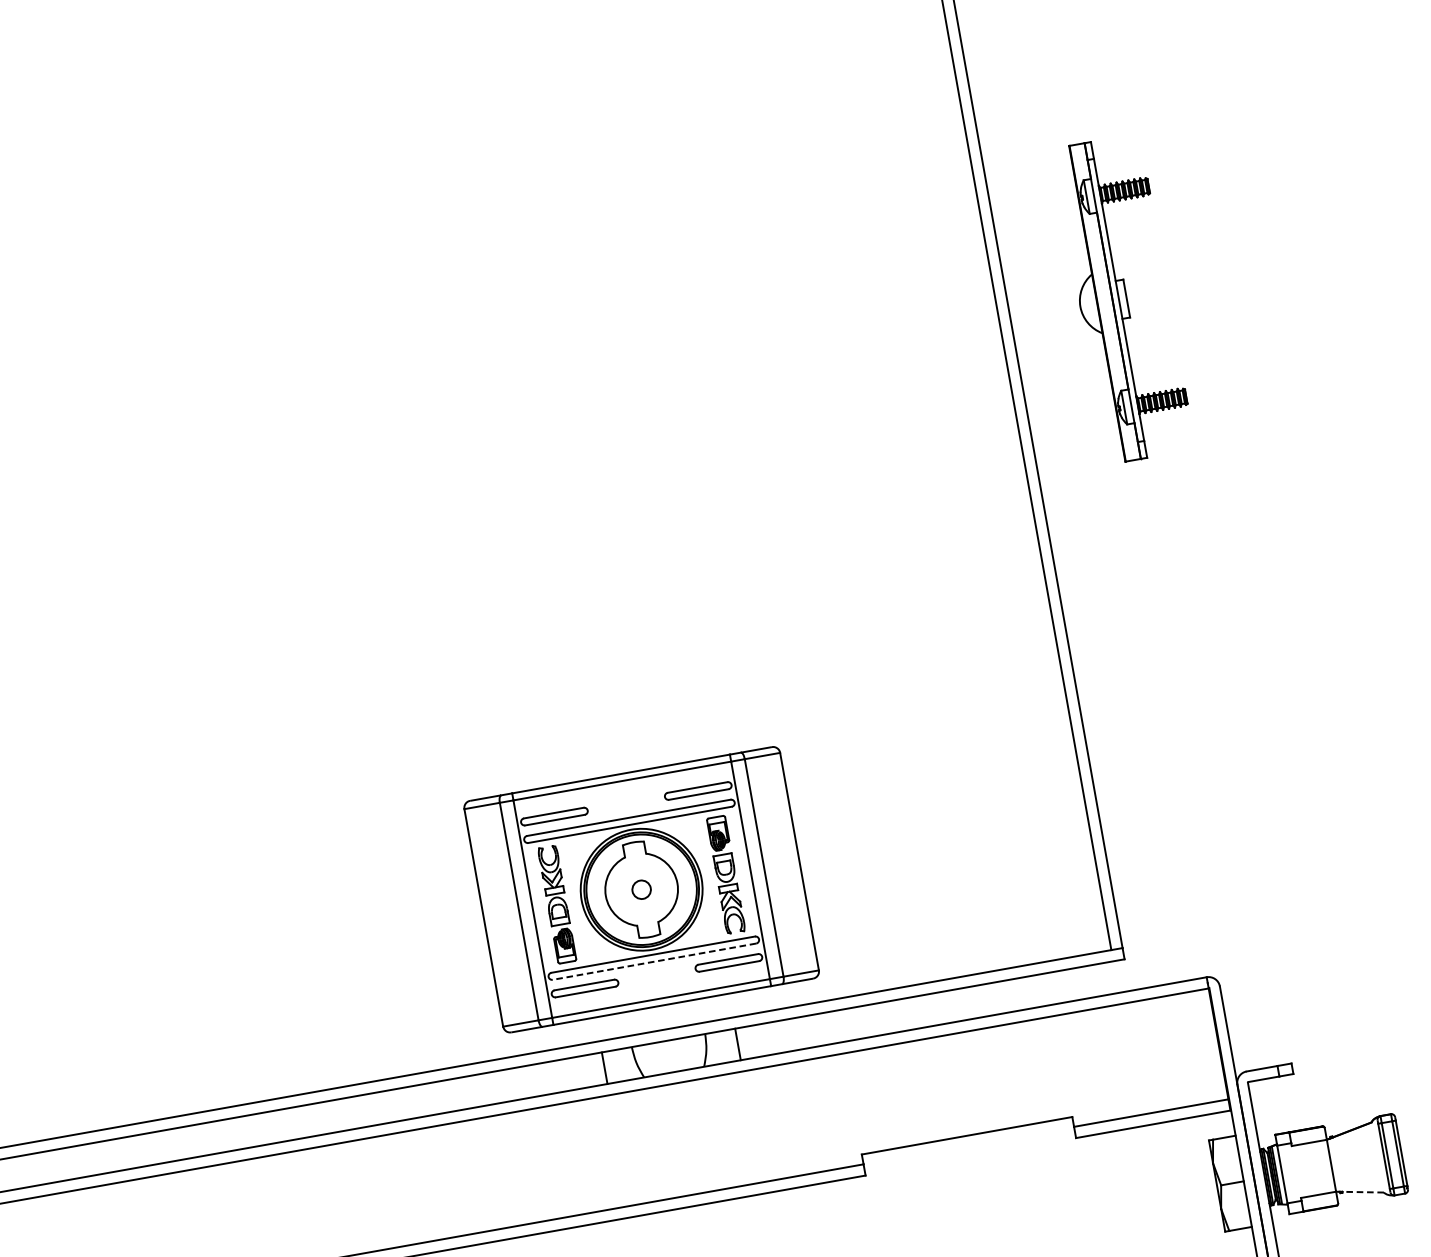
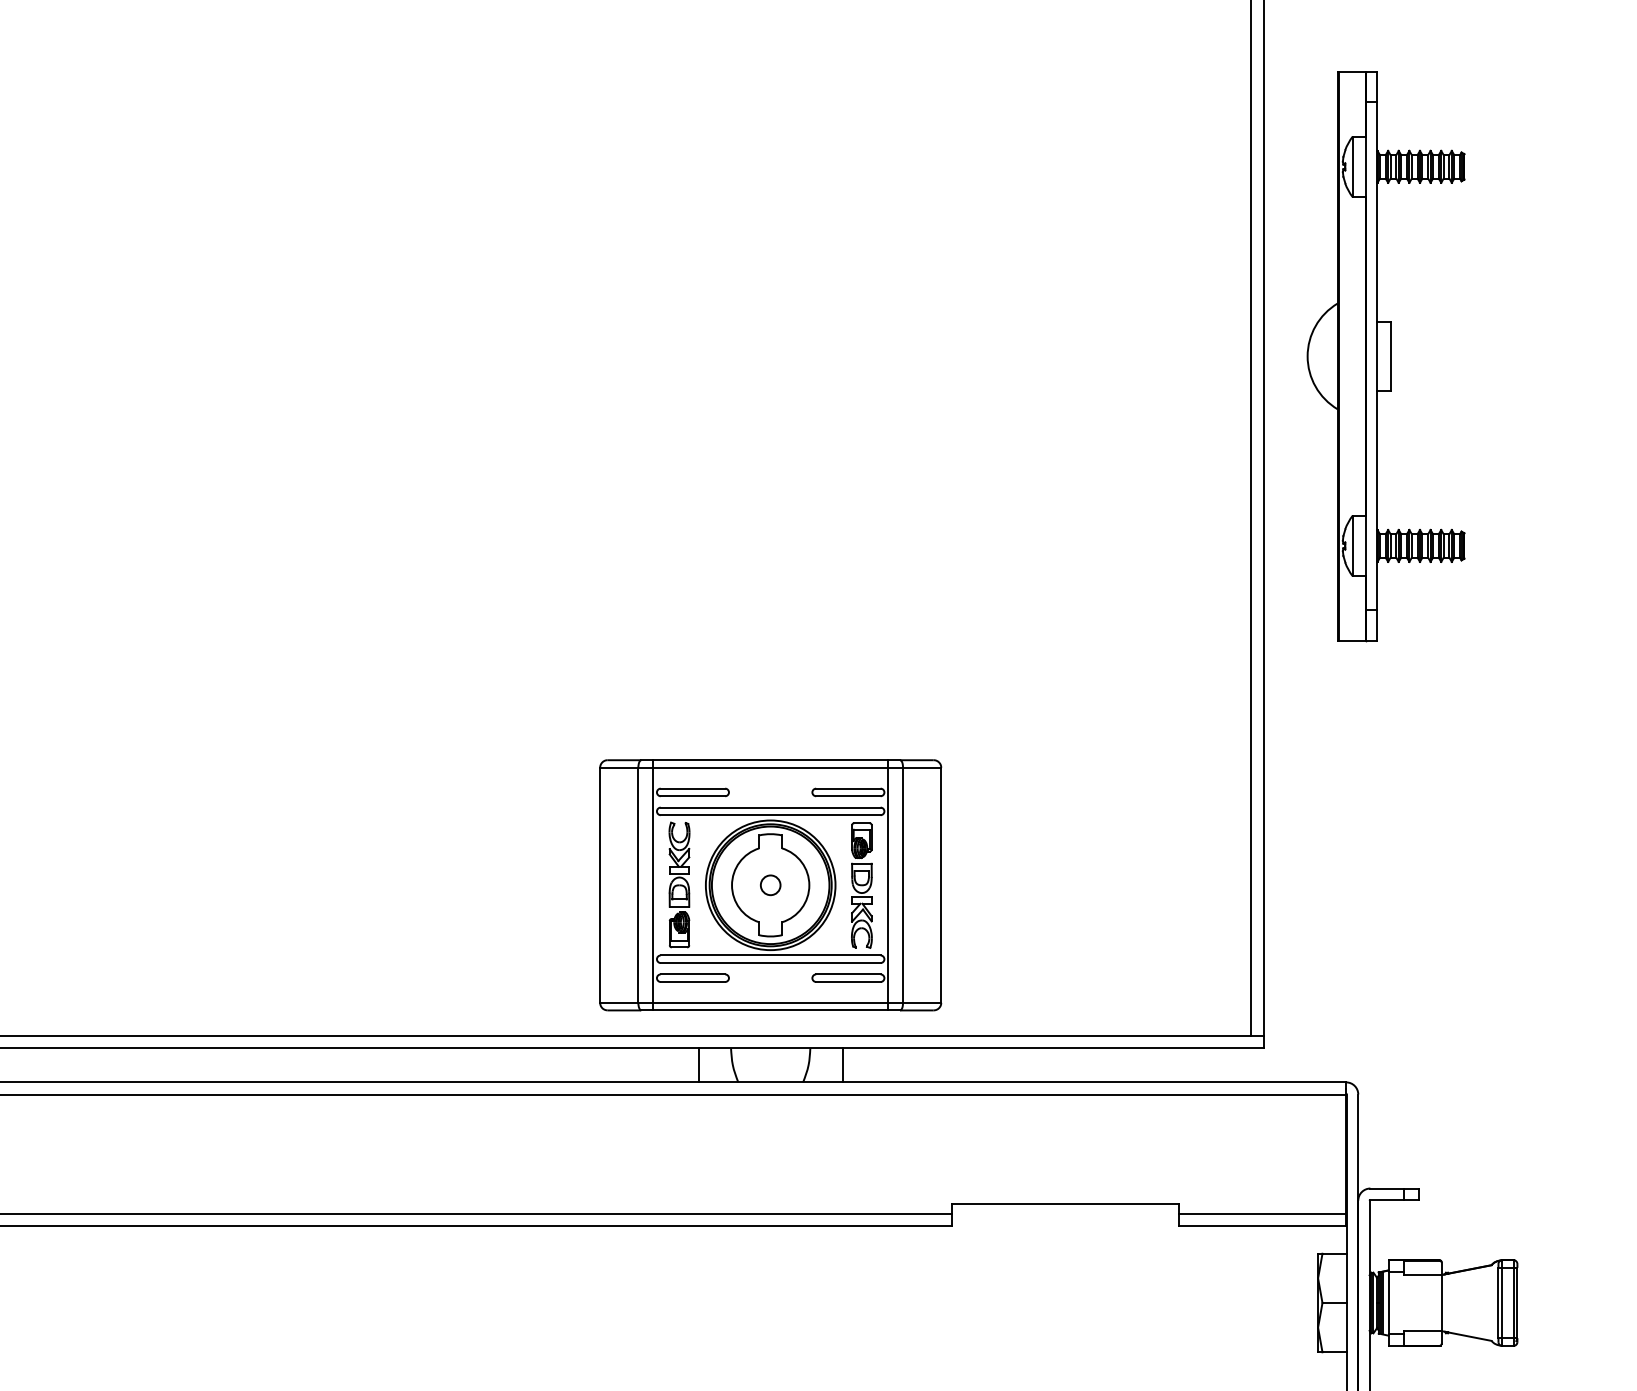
part: (1123, 299) -> (1385, 356), size x1.67
line: (654, 962) -> (770, 963), dashed -> solid
line: (1359, 1191) -> (1466, 1335), dashed -> solid

